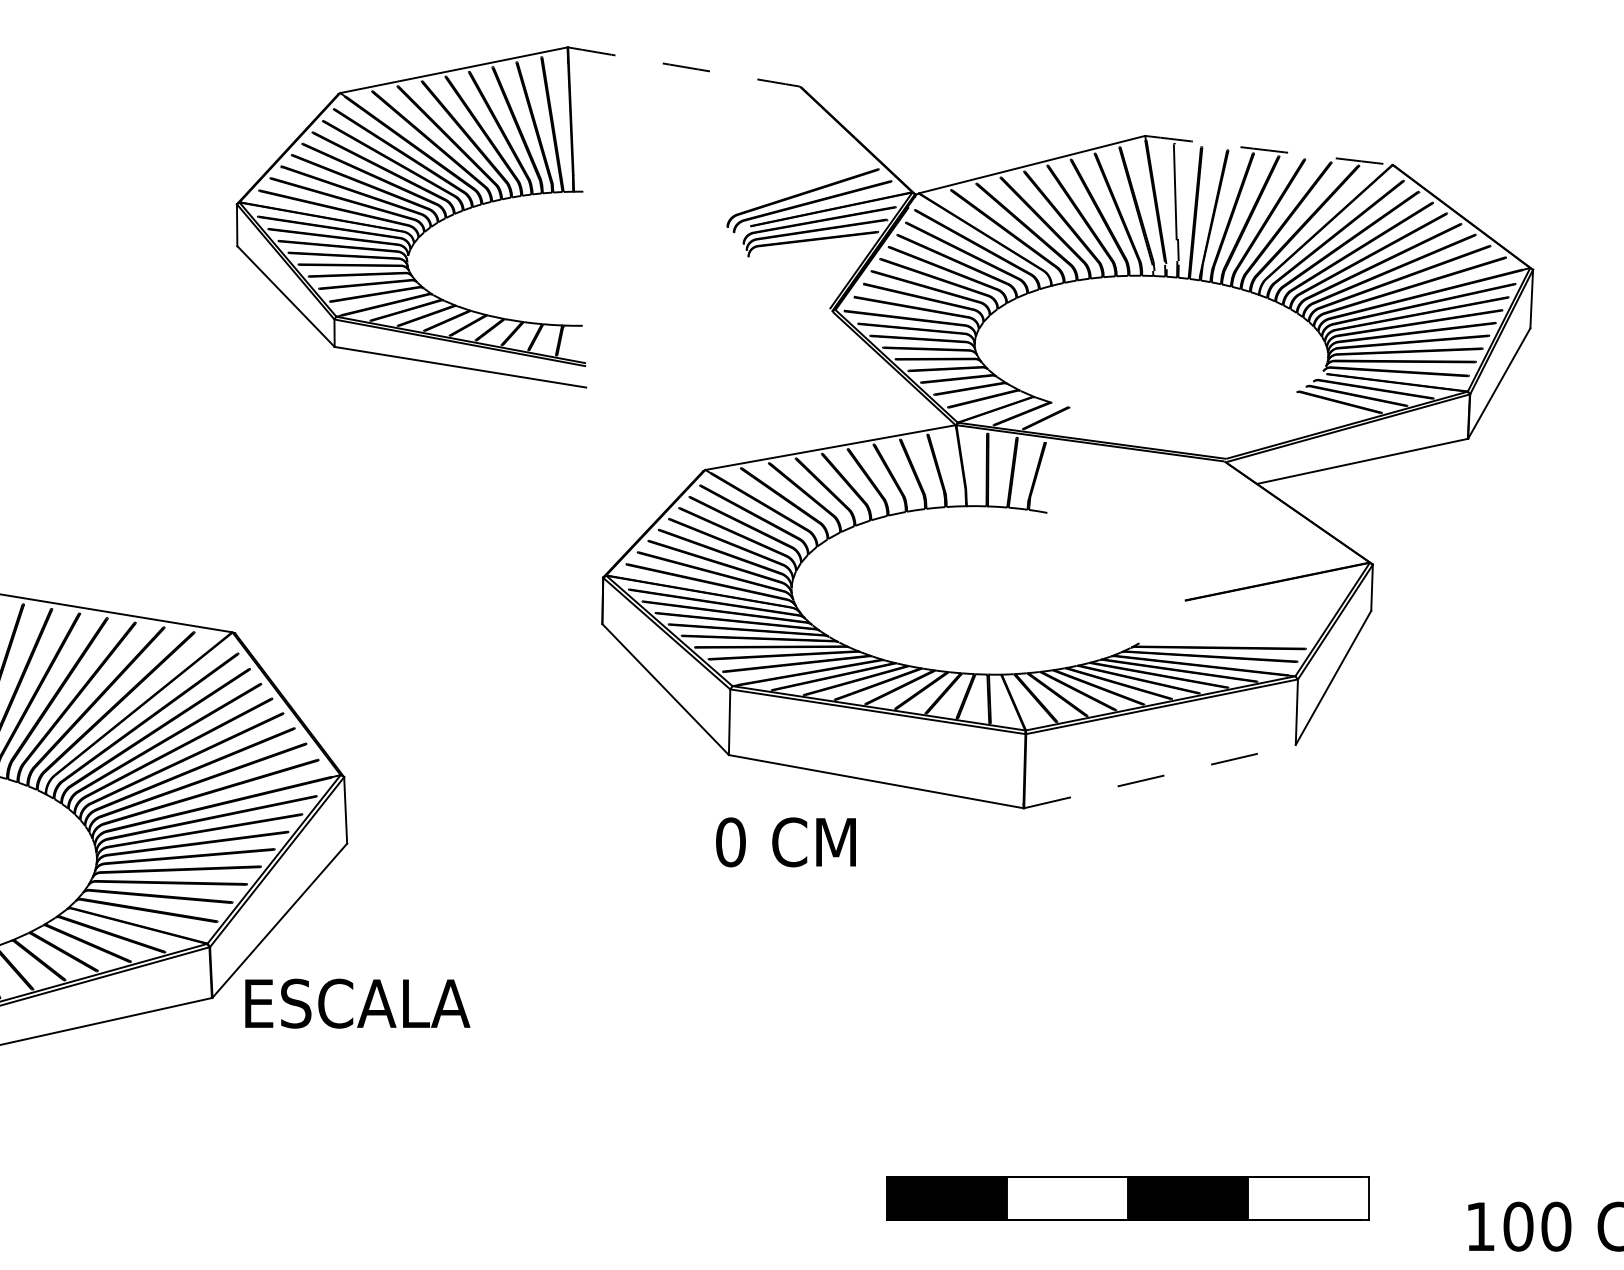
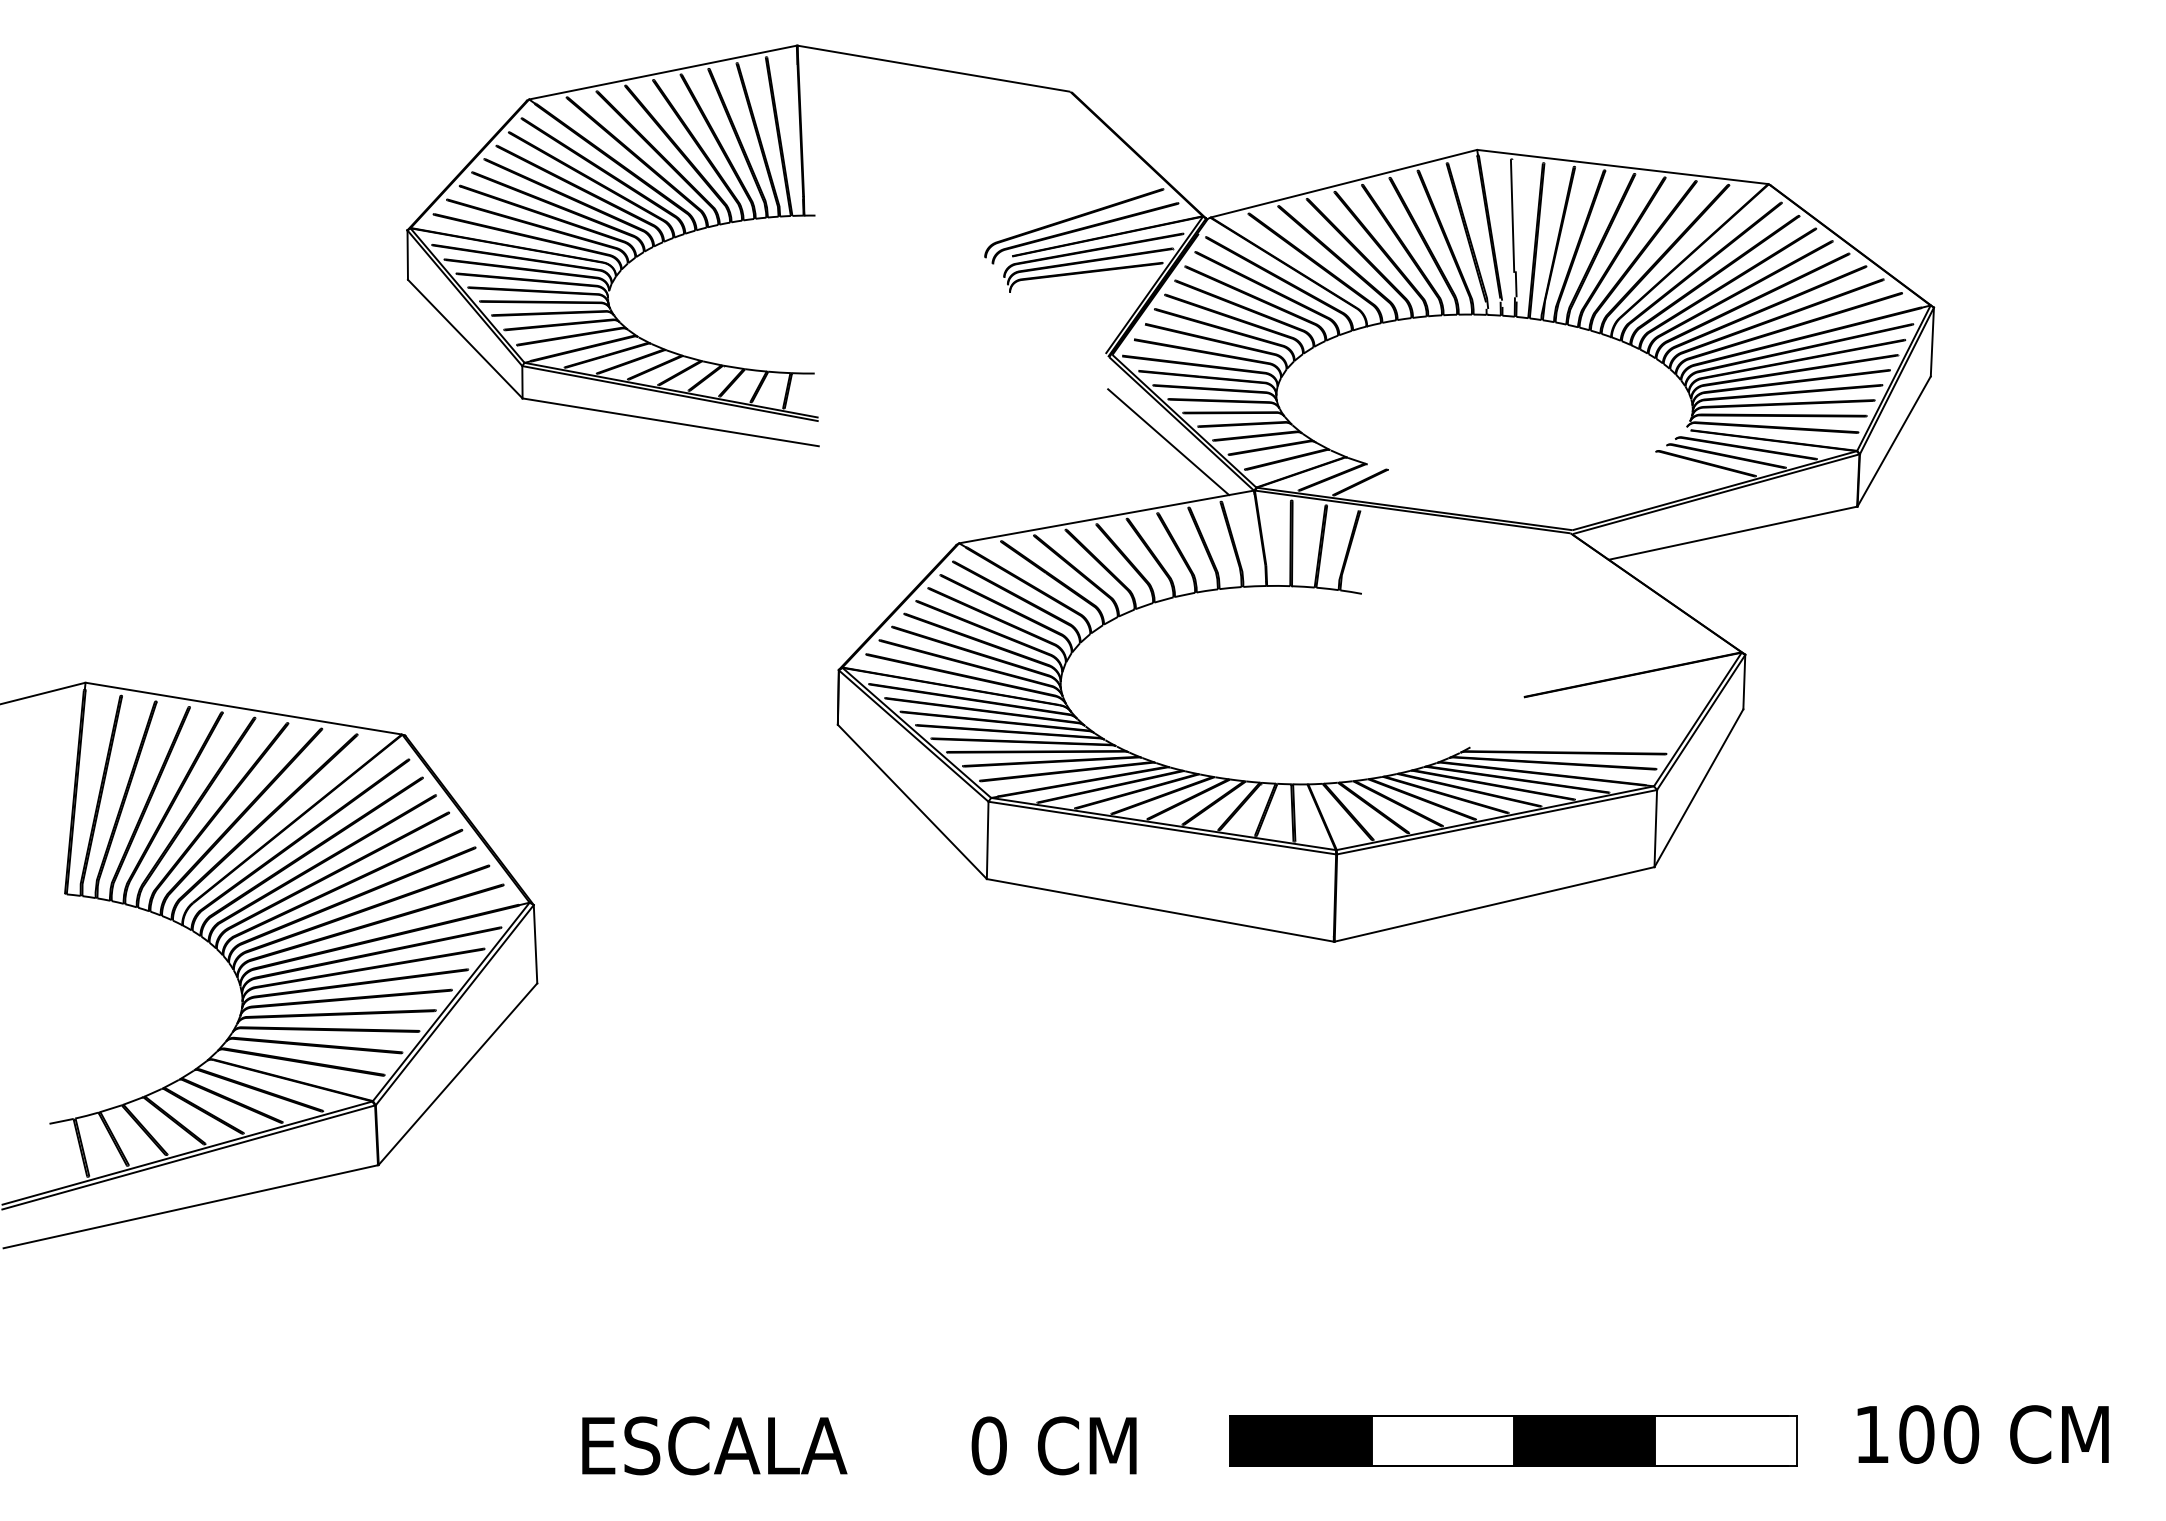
arc: (683, 66) -> (933, 68), dashed -> solid
arc: (1268, 150) -> (1622, 167), dashed -> solid
line: (883, 384) -> (1168, 442), added
line: (1160, 776) -> (1495, 904), dashed -> solid
text: (785, 842) -> (1053, 1445), moved
text: (357, 1003) -> (714, 1445), moved
part: (1127, 1197) -> (1513, 1440), moved

